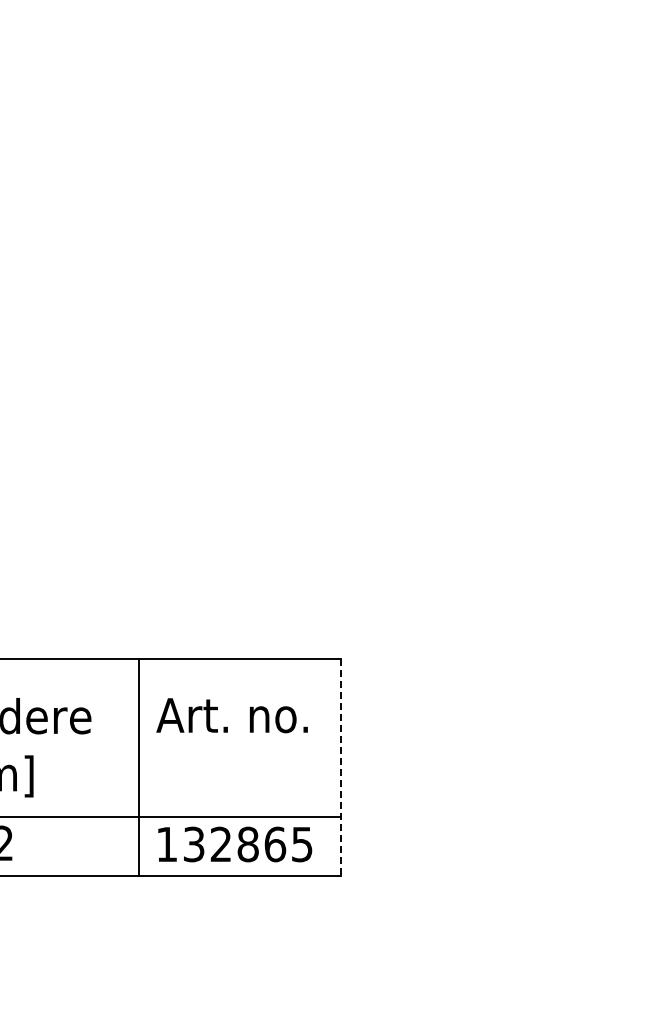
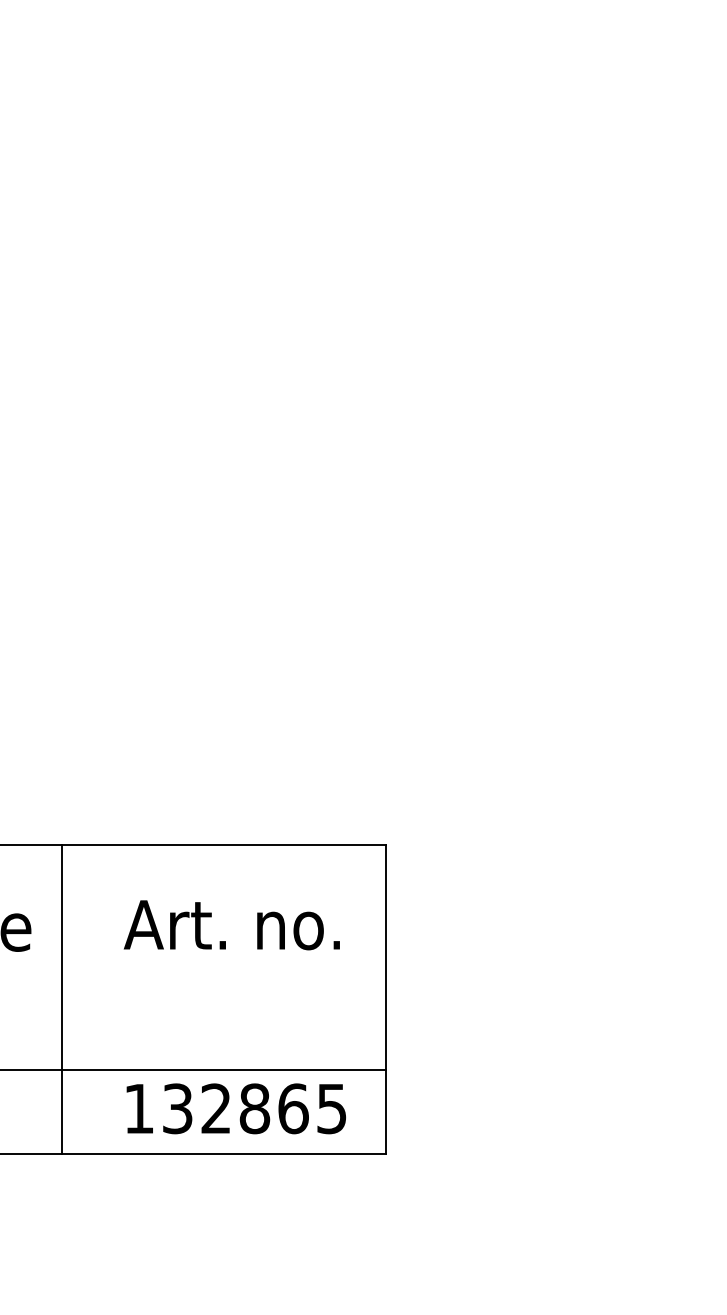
line: (138, 767) -> (61, 999), moved
line: (340, 767) -> (386, 999), dashed -> solid

